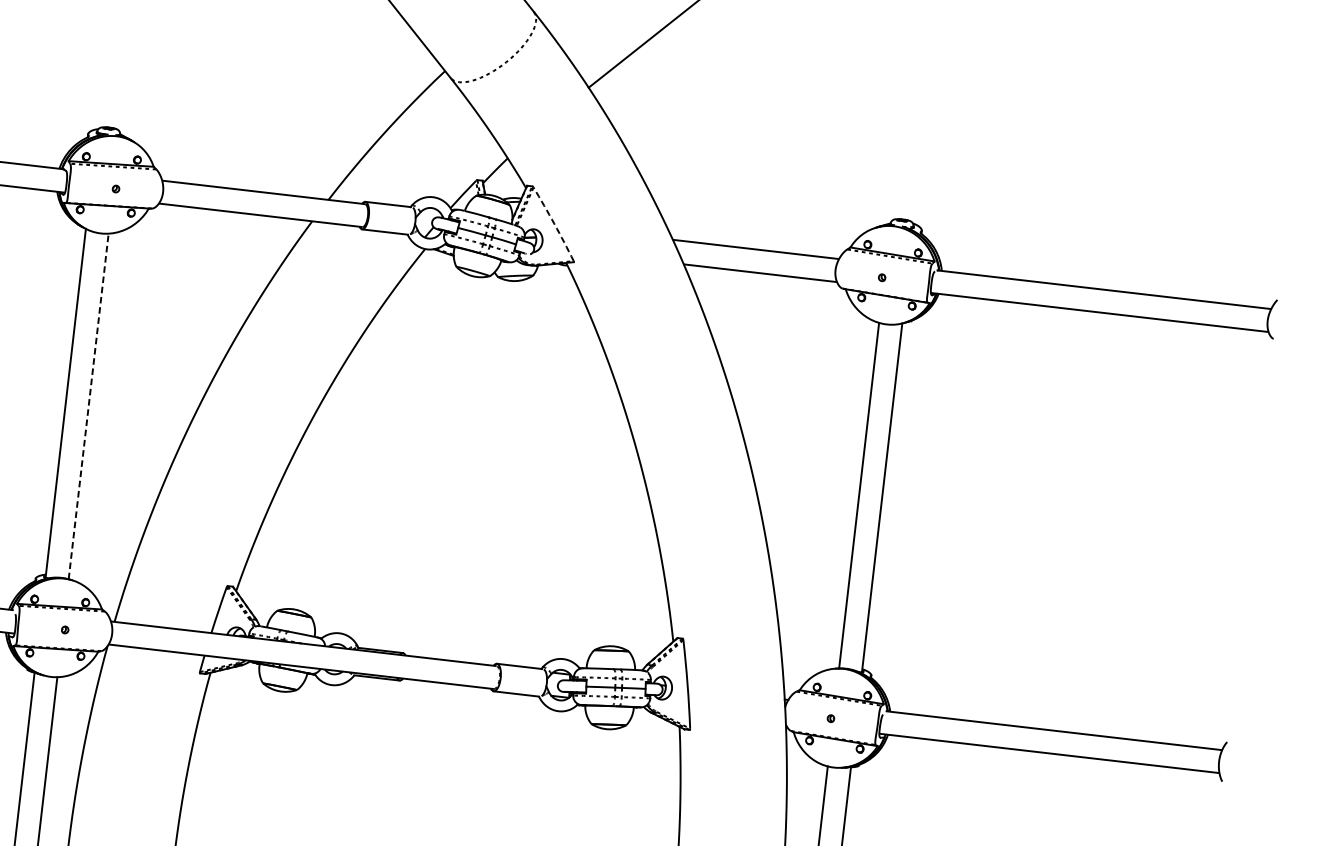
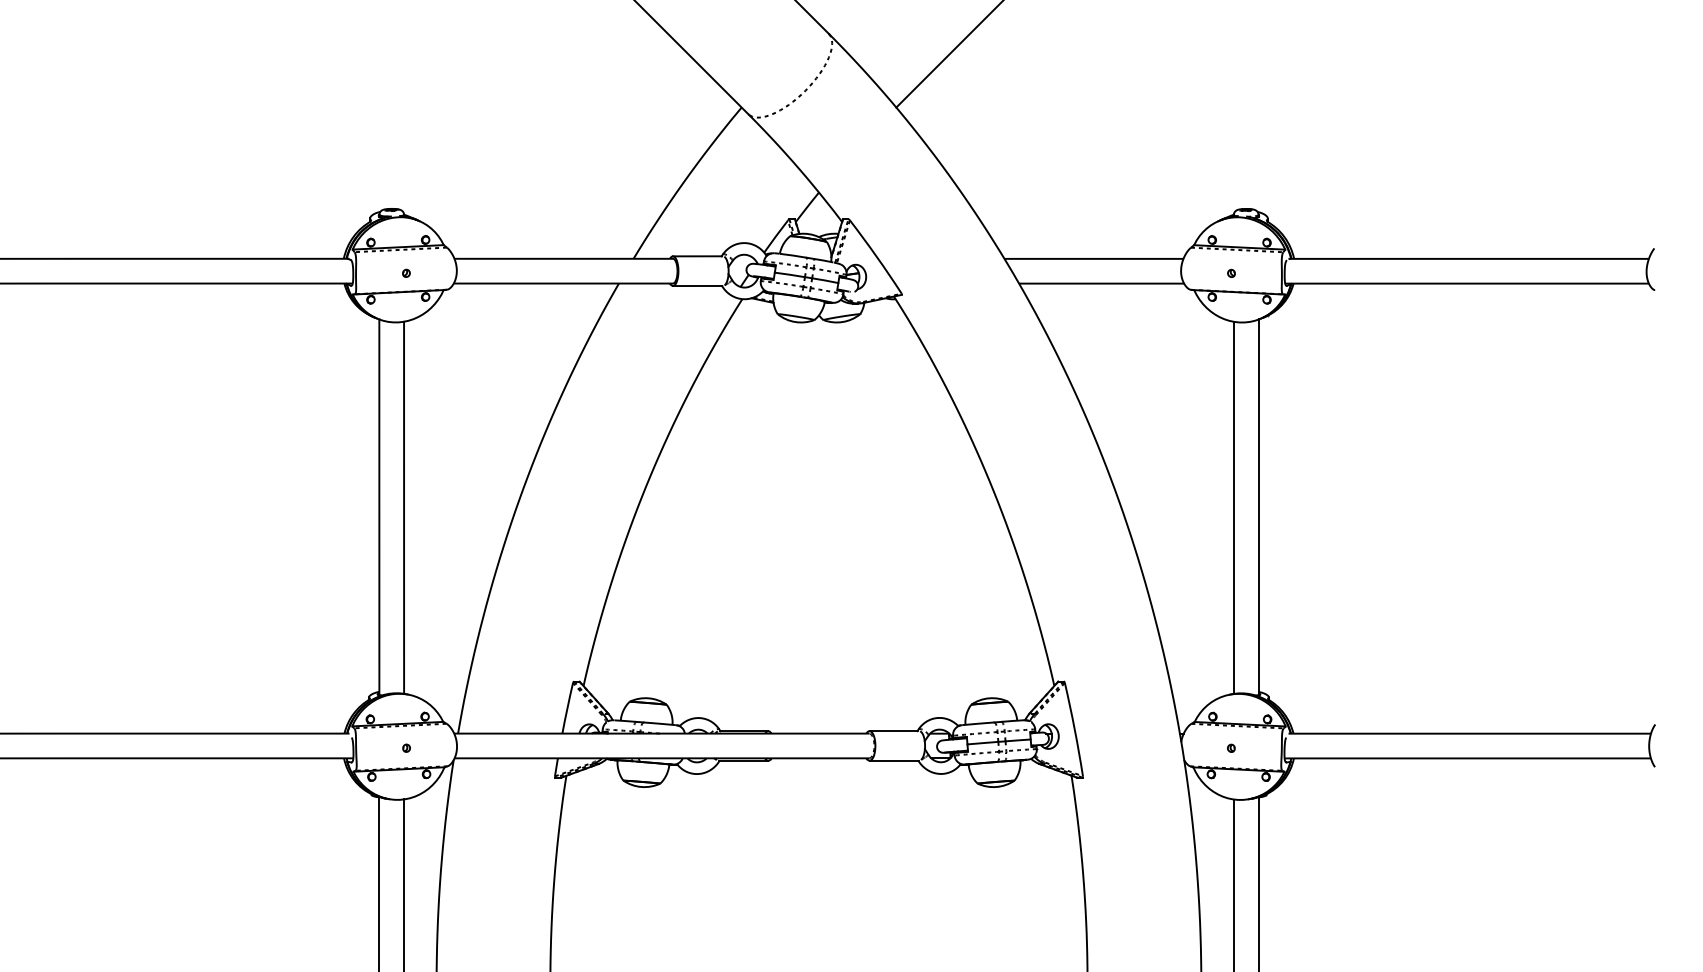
arc: (554, 223) -> (876, 256), dashed -> solid
line: (89, 406) -> (404, 507), dashed -> solid

